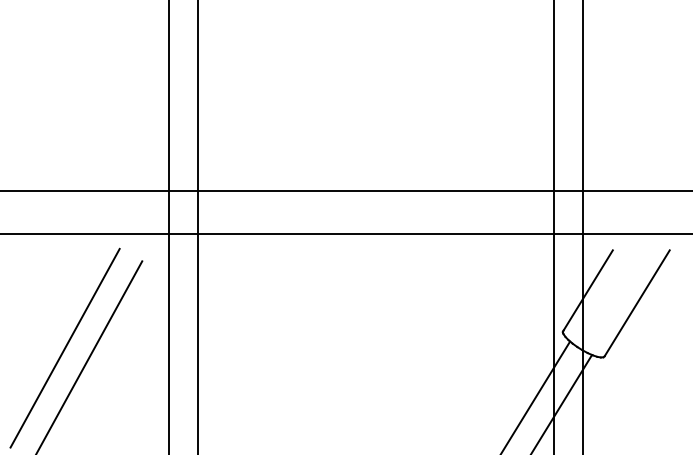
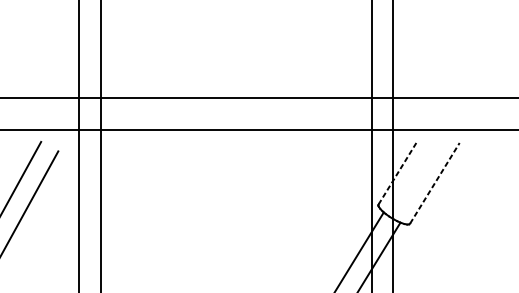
line: (587, 290) -> (397, 173), solid -> dashed
line: (637, 302) -> (435, 182), solid -> dashed

